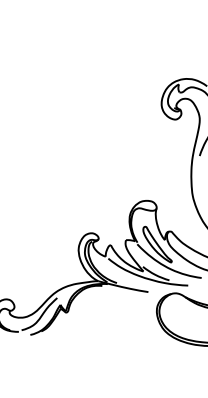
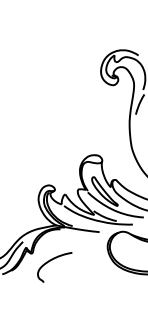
curve: (89, 322) -> (51, 260), added

